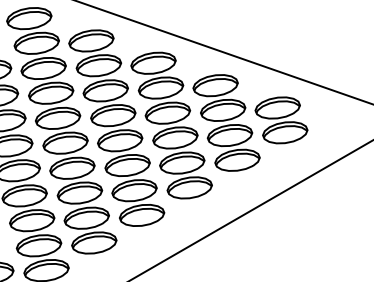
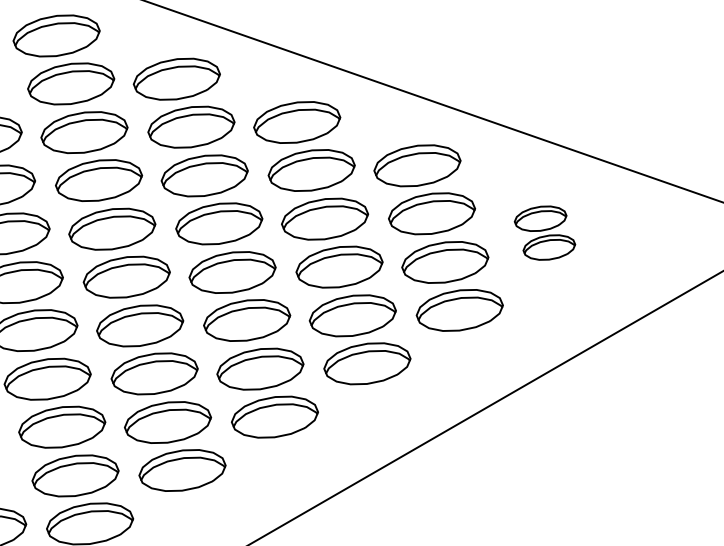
part: (281, 120) -> (544, 233), size x0.6

